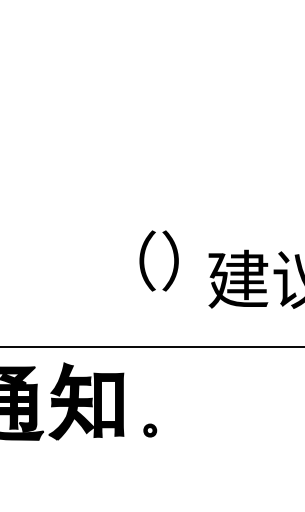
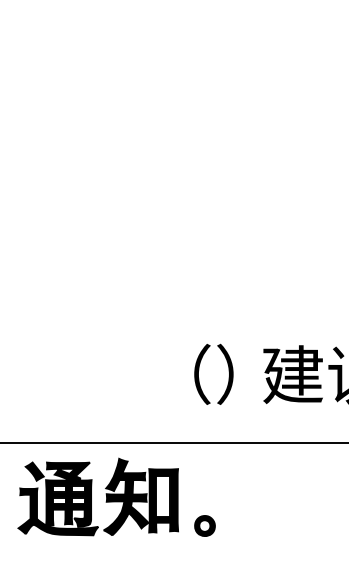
text: (158, 260) -> (213, 373), moved
part: (149, 430) -> (204, 525), size x1.67

